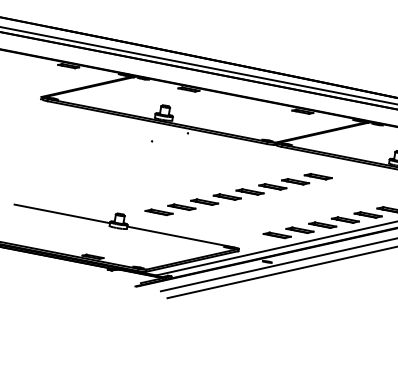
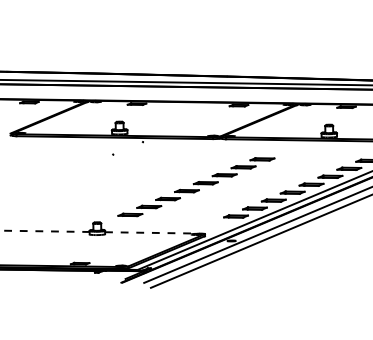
line: (61, 213) -> (46, 231), solid -> dashed
line: (180, 236) -> (152, 232), solid -> dashed

